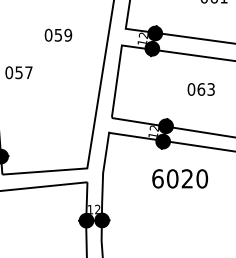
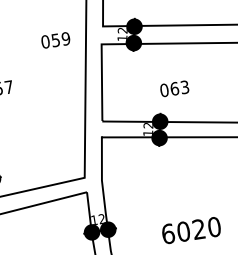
text: (58, 34) -> (55, 39), moved
text: (200, 89) -> (173, 88), moved
text: (180, 178) -> (191, 230), moved

